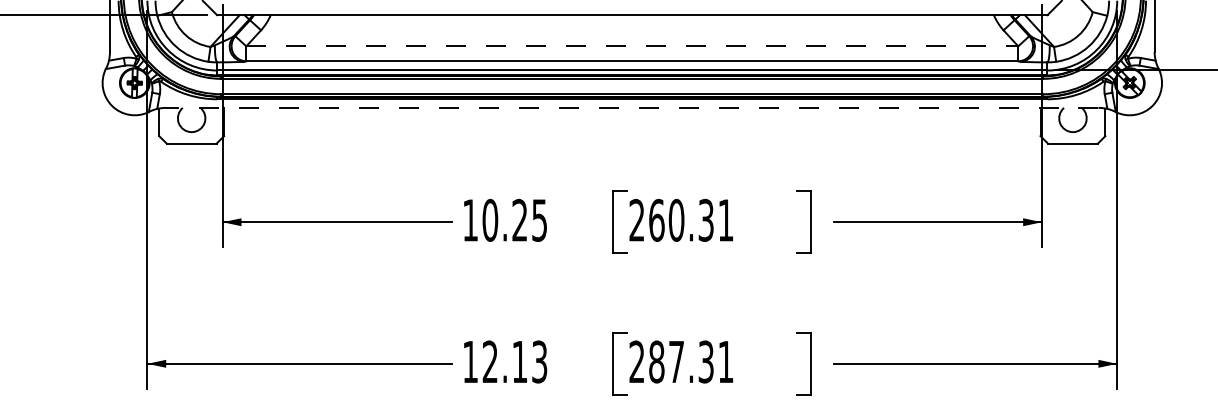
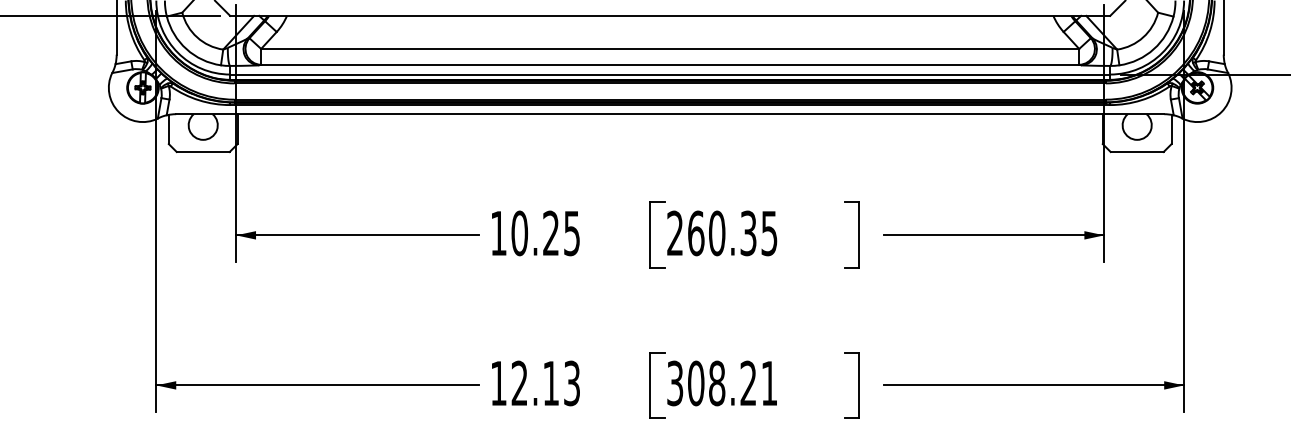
line: (632, 45) -> (670, 48), dashed -> solid
line: (631, 108) -> (669, 114), dashed -> solid
text: (726, 220) -> (769, 233), 260.31 -> 260.35
text: (671, 362) -> (711, 383), 287.31 -> 308.21

